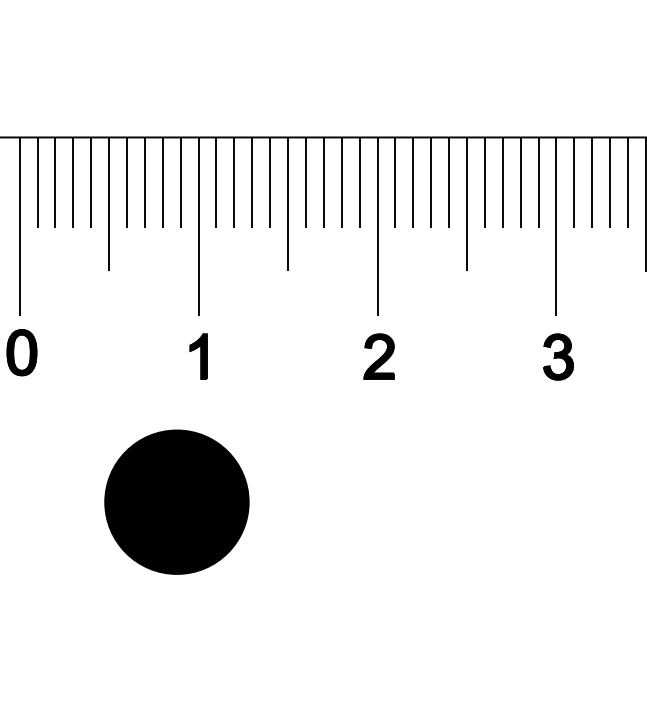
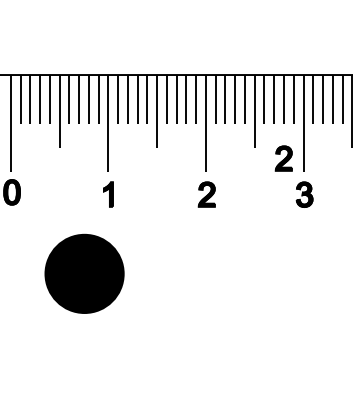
part: (519, 290) -> (283, 158), added
part: (176, 501) -> (84, 273), moved

